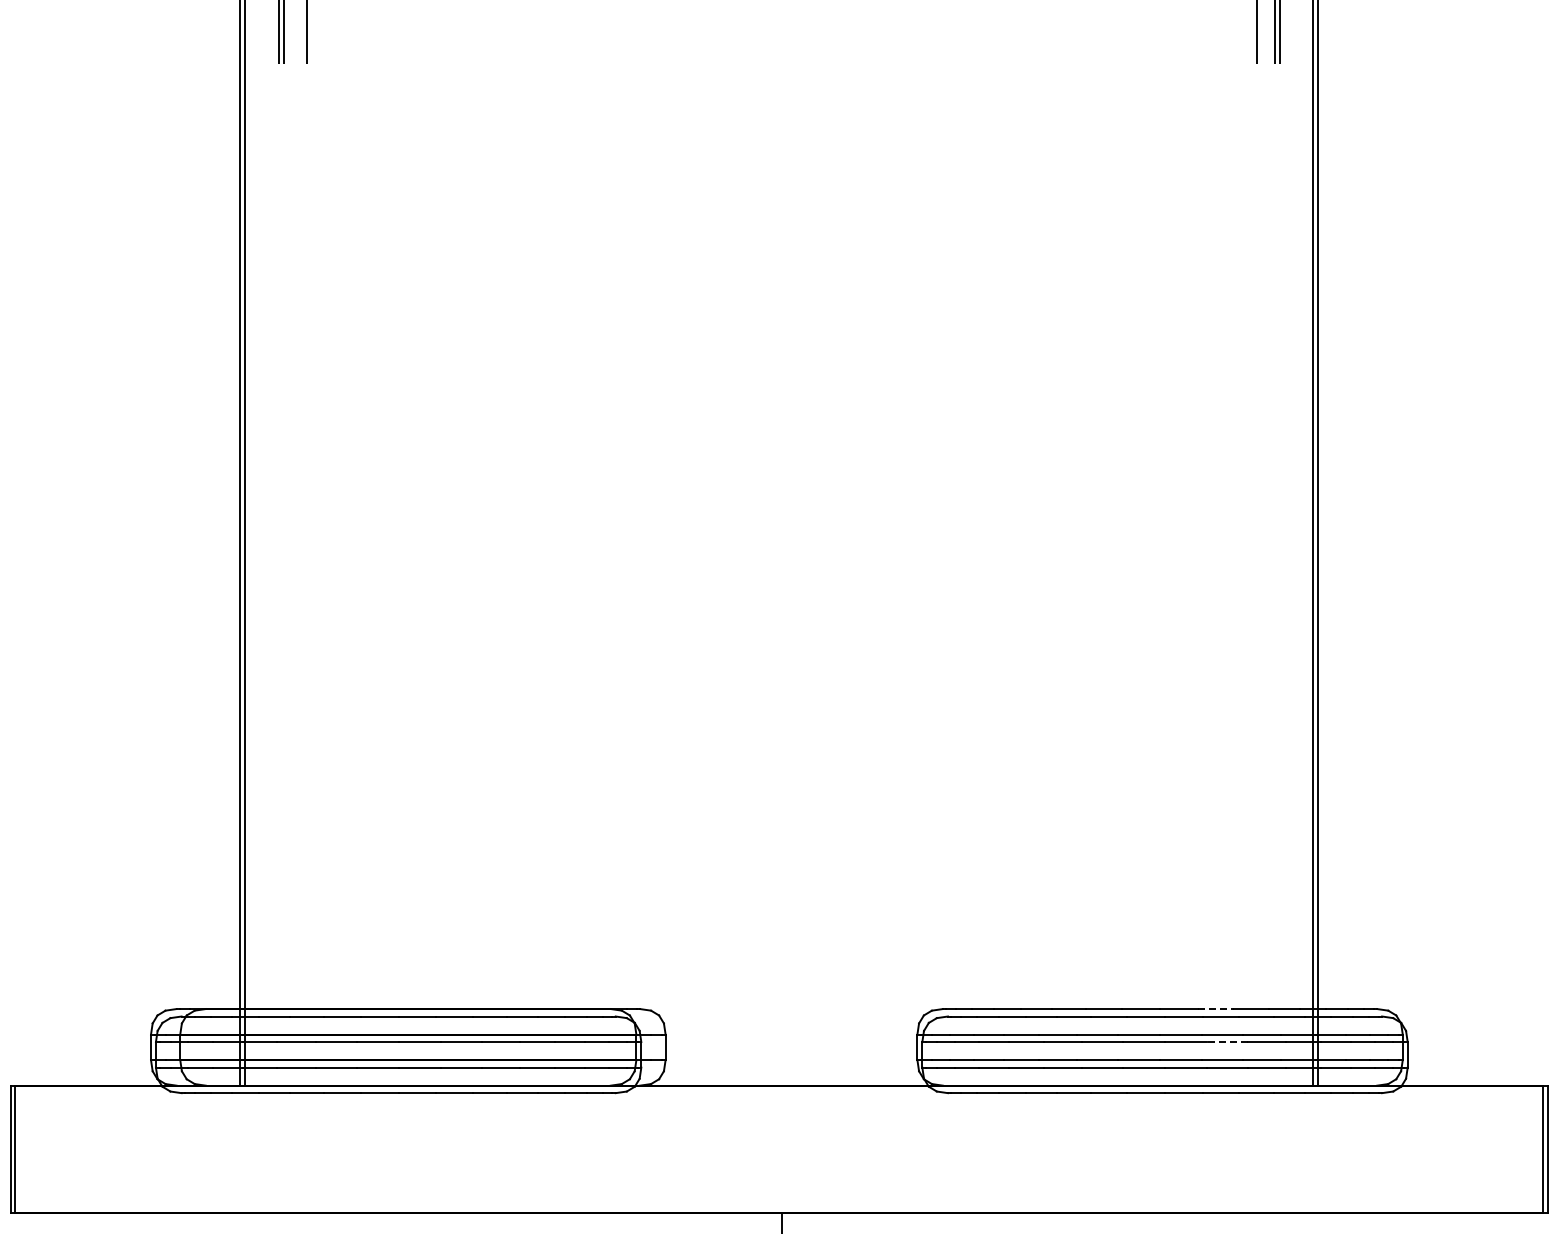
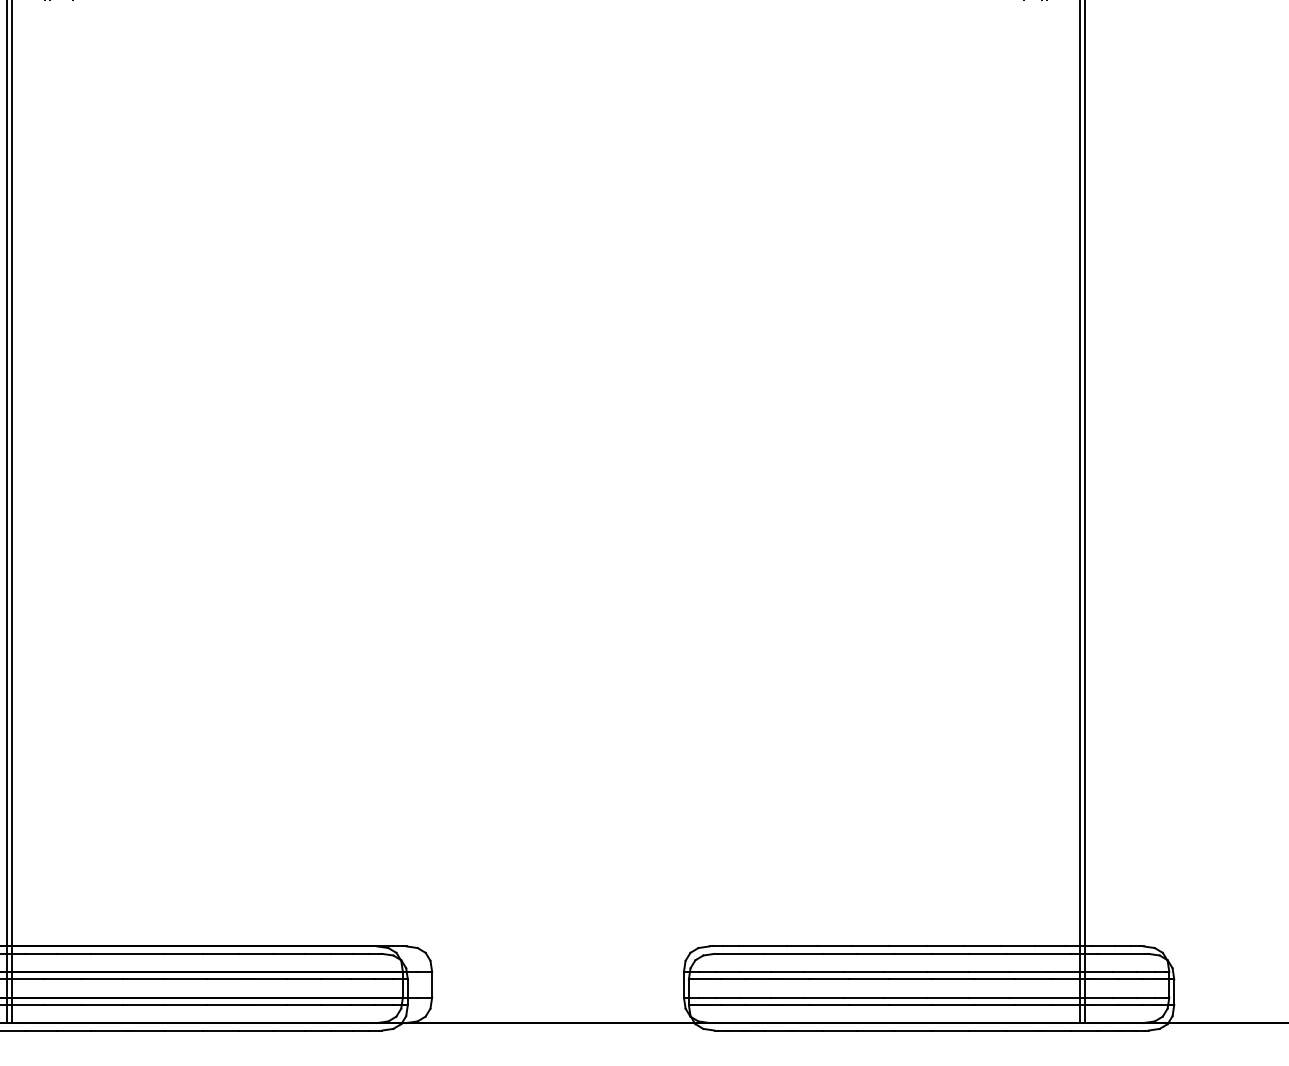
line: (1216, 1009) -> (983, 946), dashed -> solid
line: (1227, 1042) -> (994, 979), dashed -> solid

